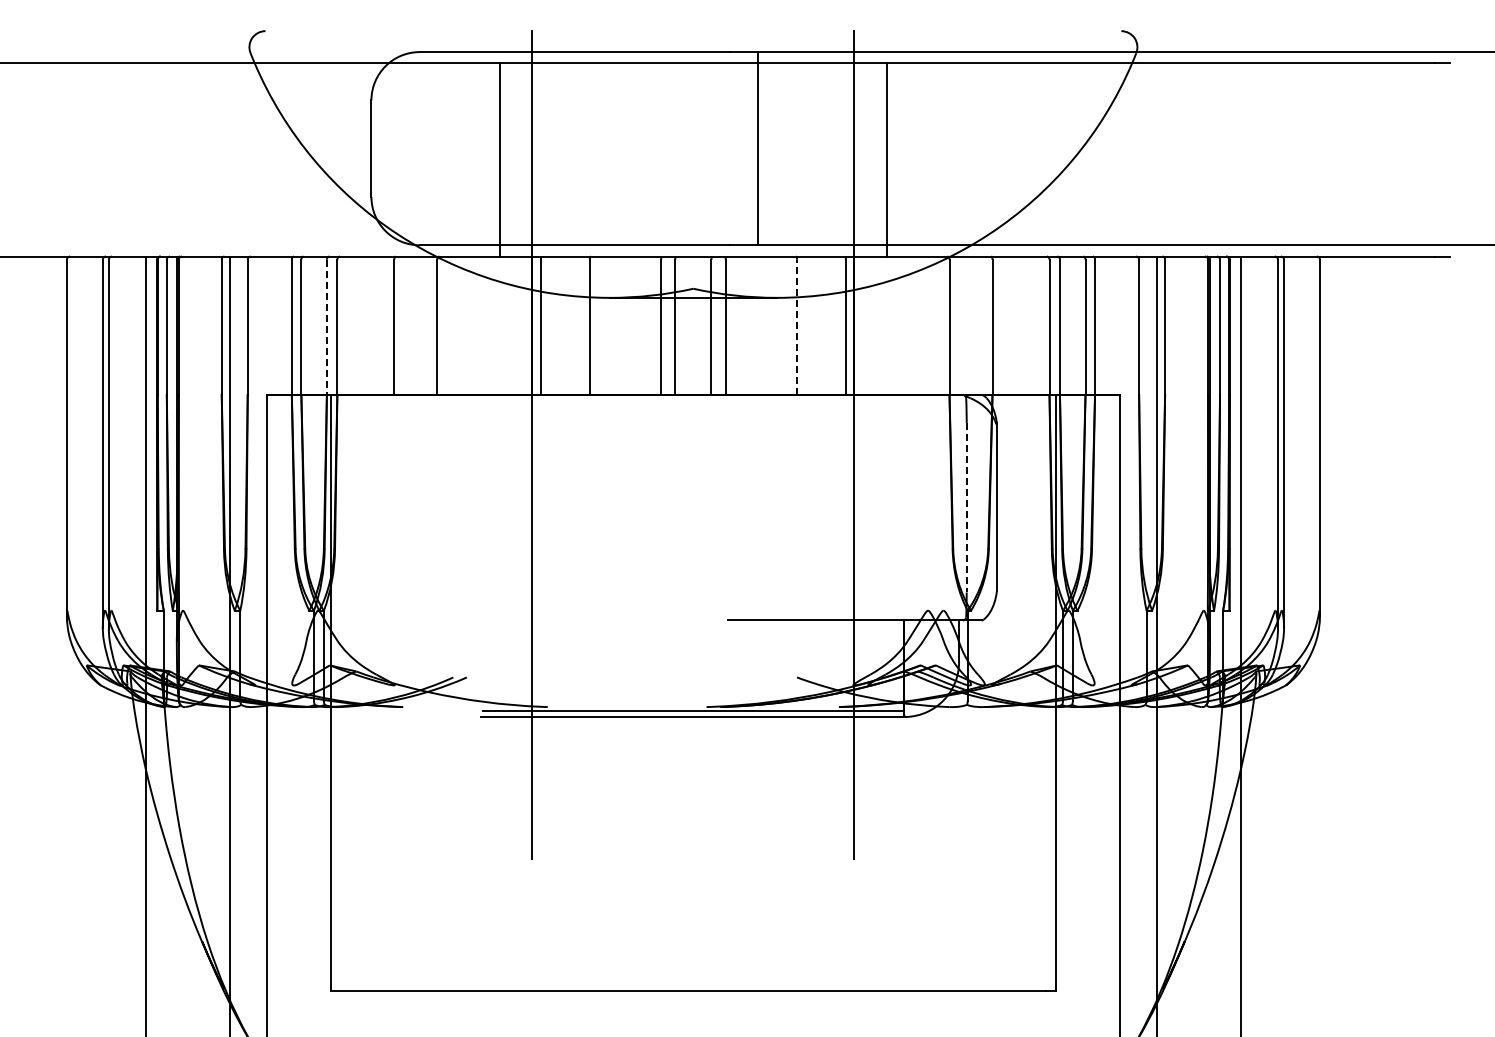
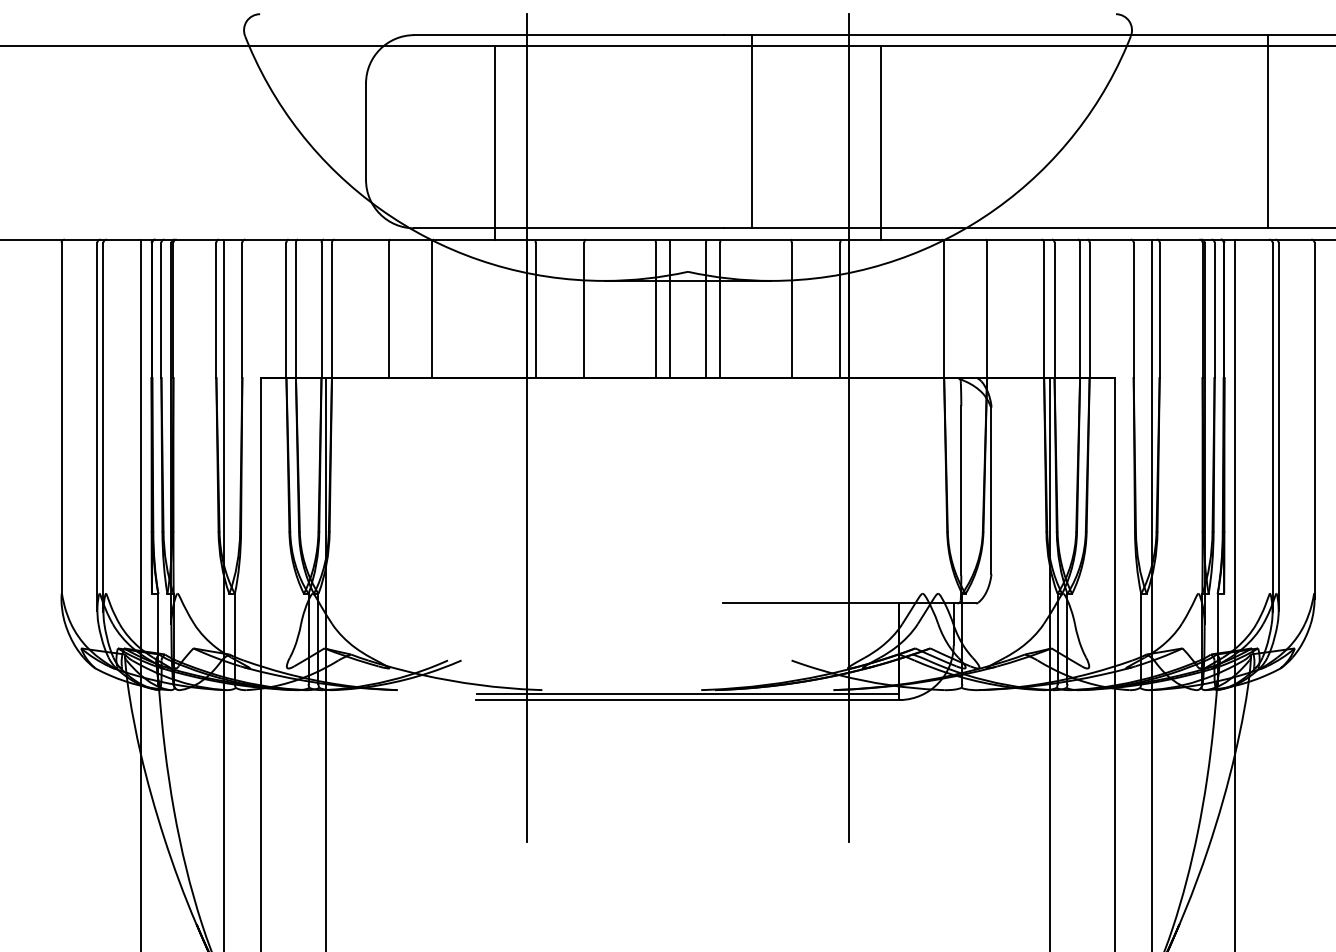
line: (1273, 148) -> (1268, 131), added
line: (326, 327) -> (321, 310), dashed -> solid
line: (797, 327) -> (792, 310), dashed -> solid
line: (966, 507) -> (961, 490), dashed -> solid

